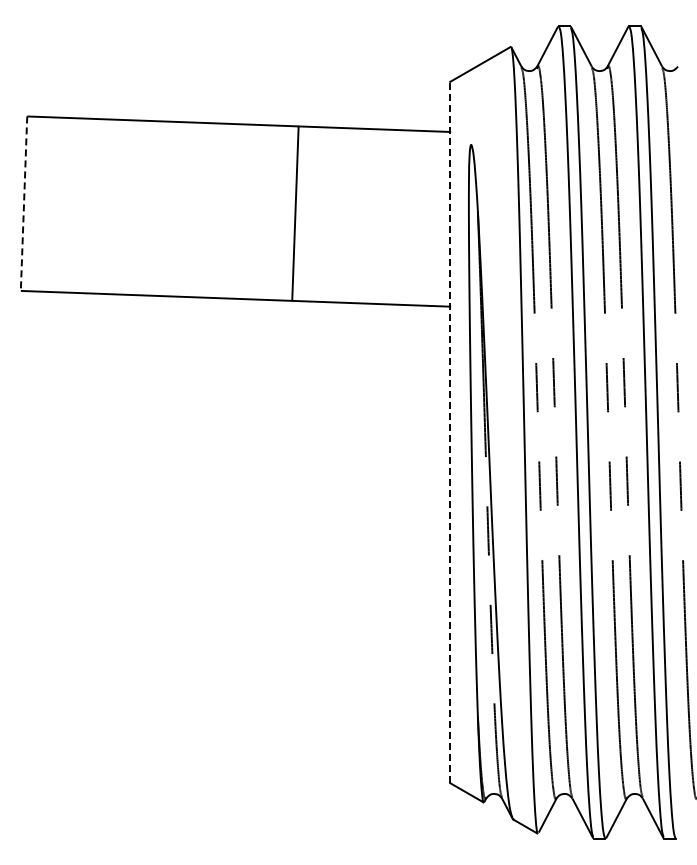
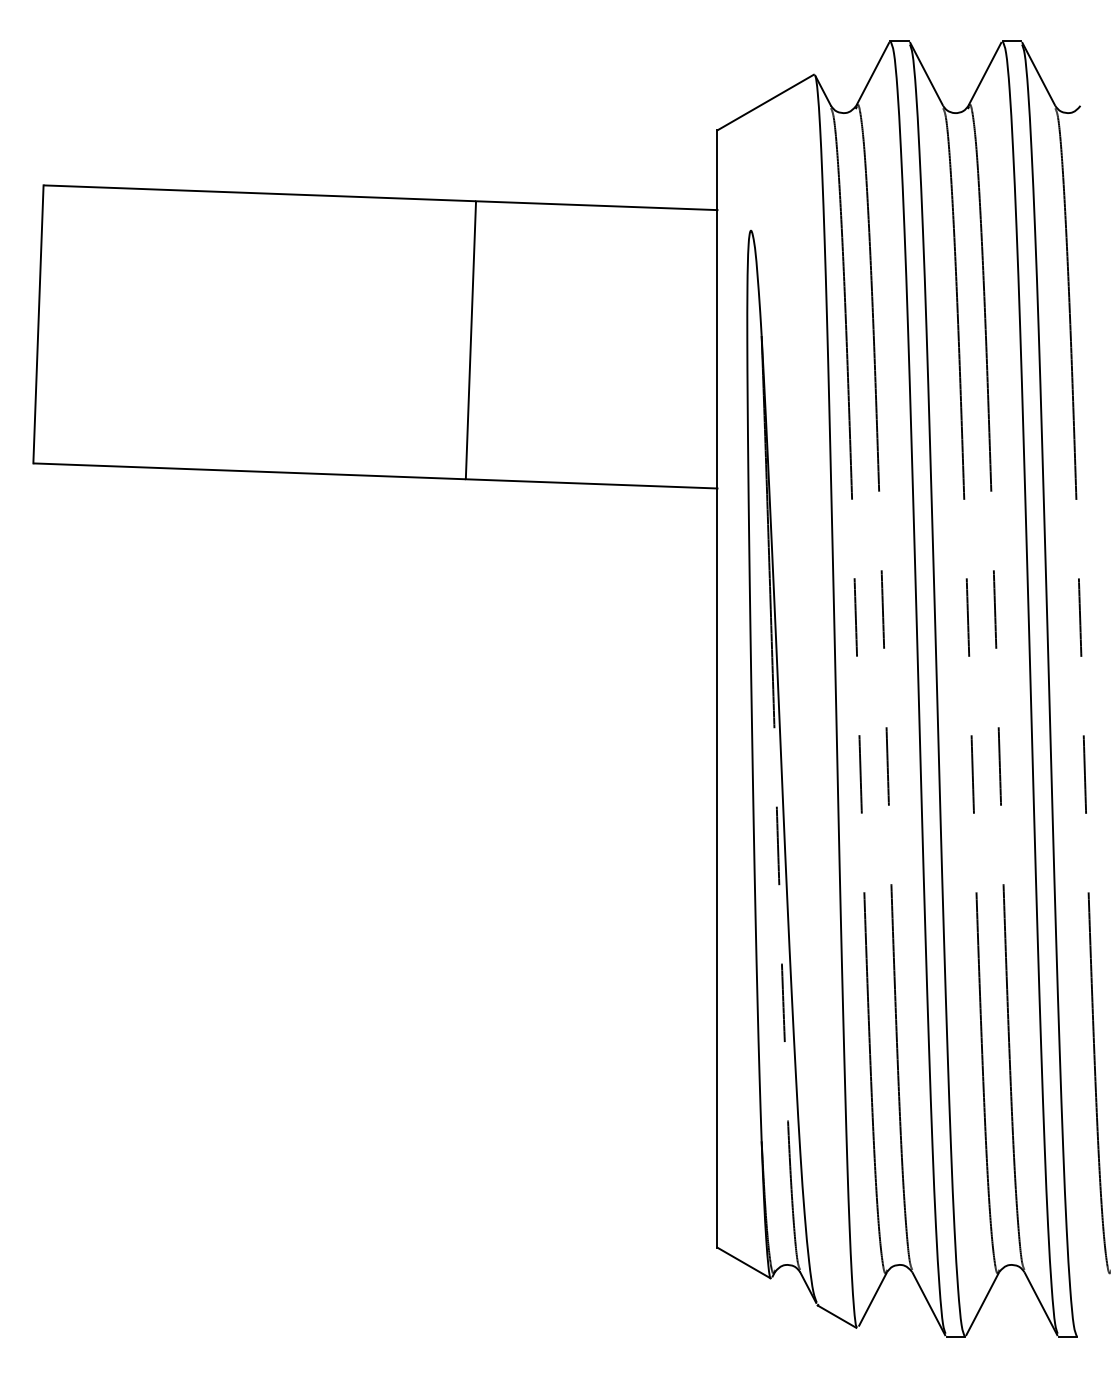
line: (24, 204) -> (39, 325), dashed -> solid
line: (450, 432) -> (718, 689), dashed -> solid

